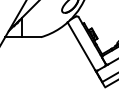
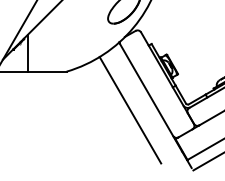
line: (72, 56) -> (128, 109), added

